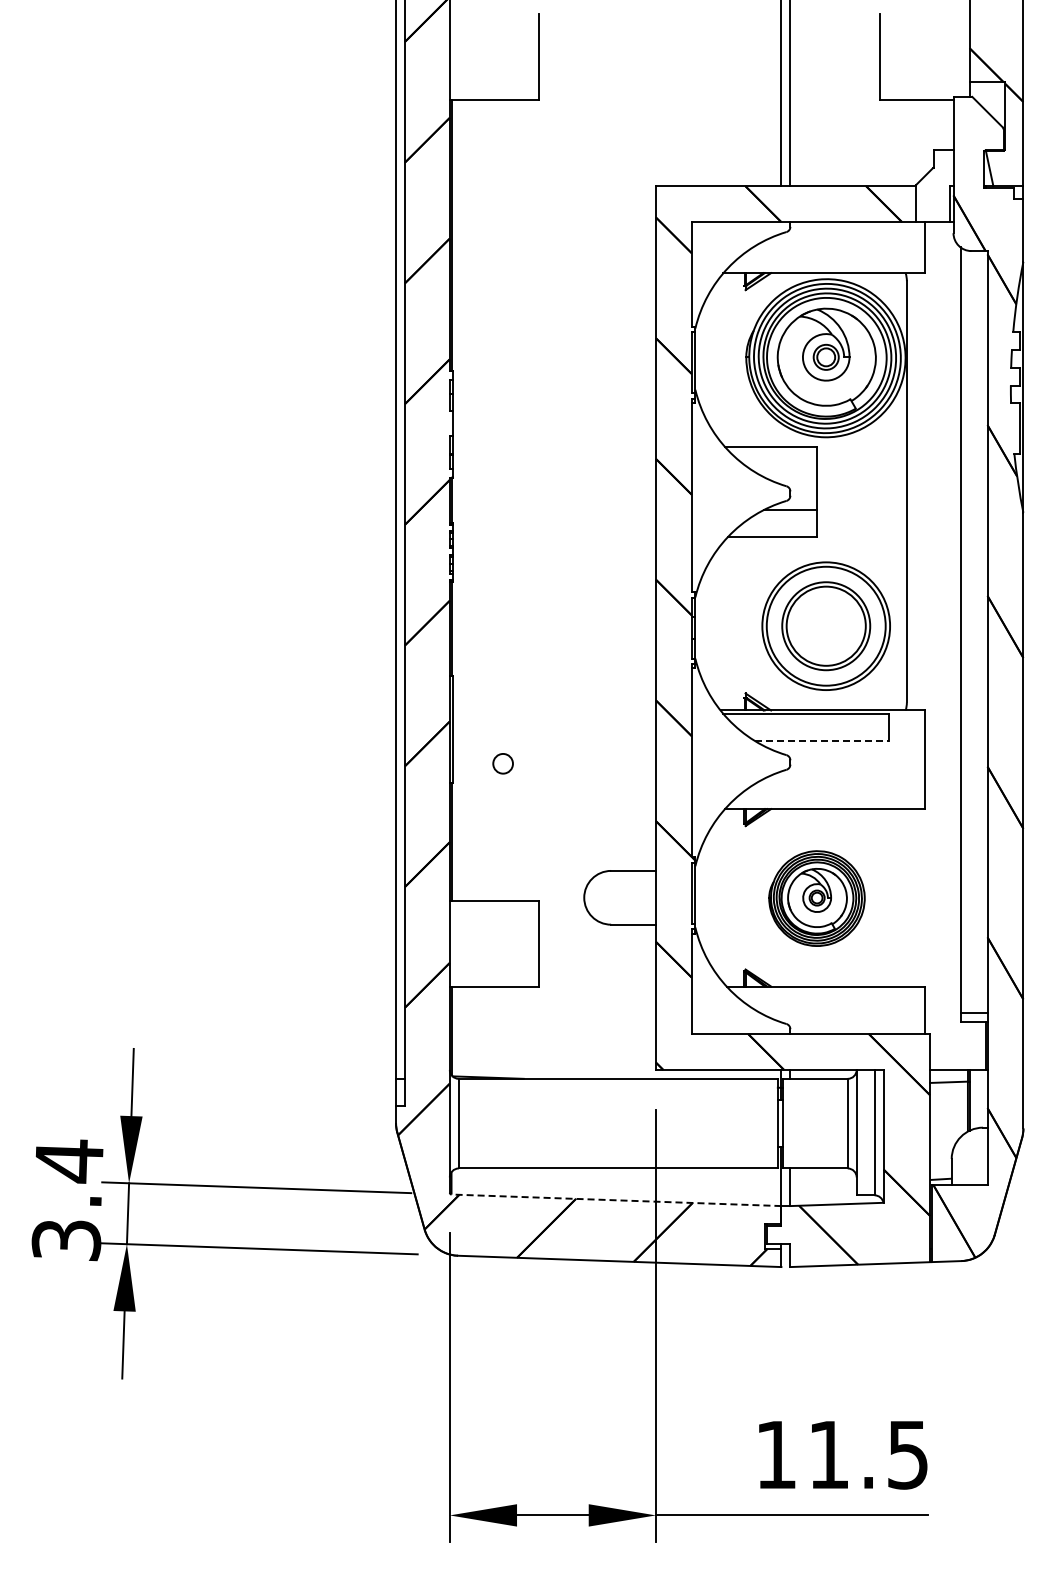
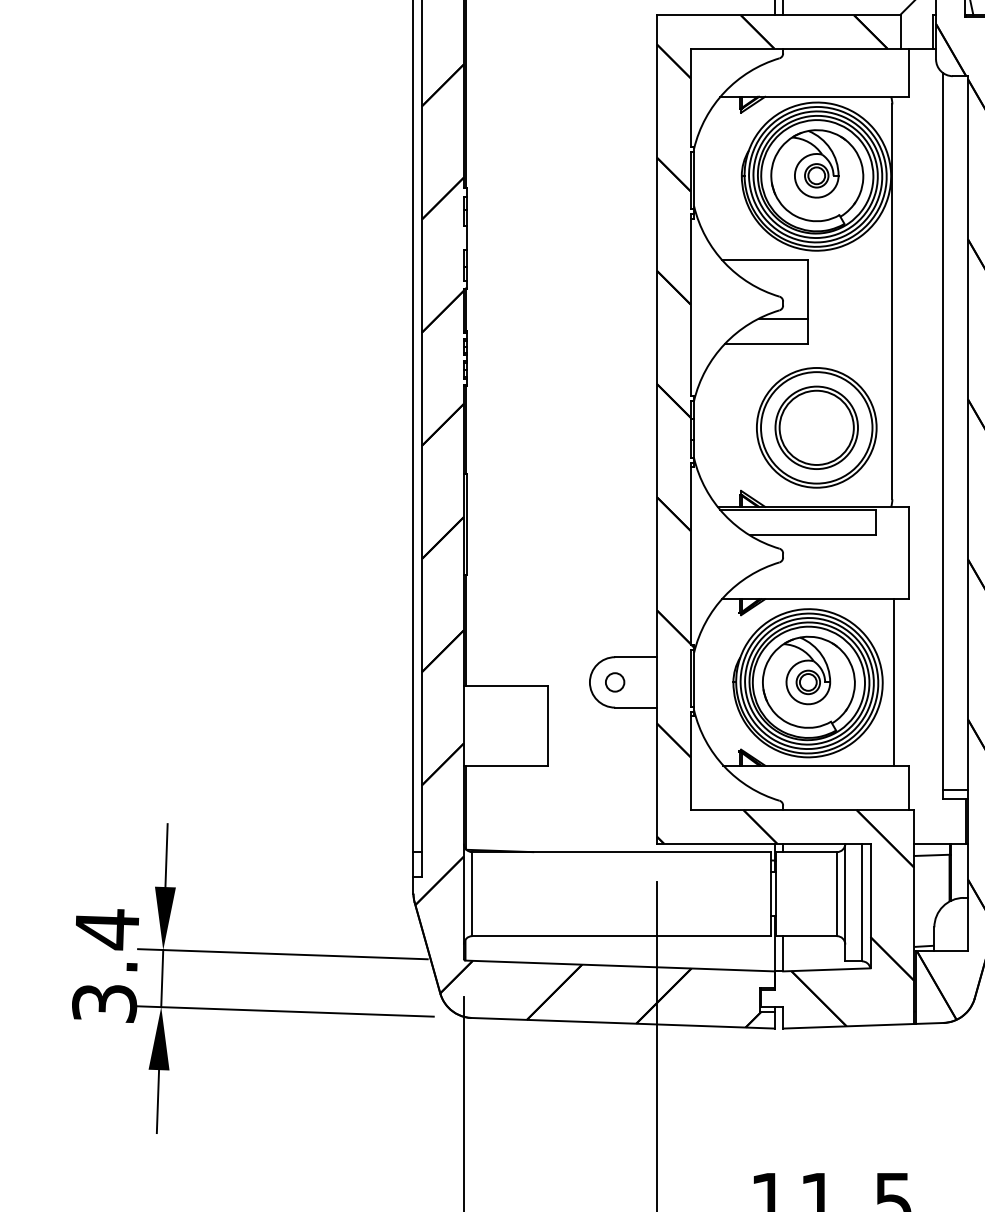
line: (822, 740) -> (813, 534), dashed -> solid
circle: (502, 763) -> (614, 682), moved
line: (908, 897) -> (893, 682), added
part: (816, 898) -> (807, 683), size x1.67
line: (615, 1200) -> (619, 966), dashed -> solid

